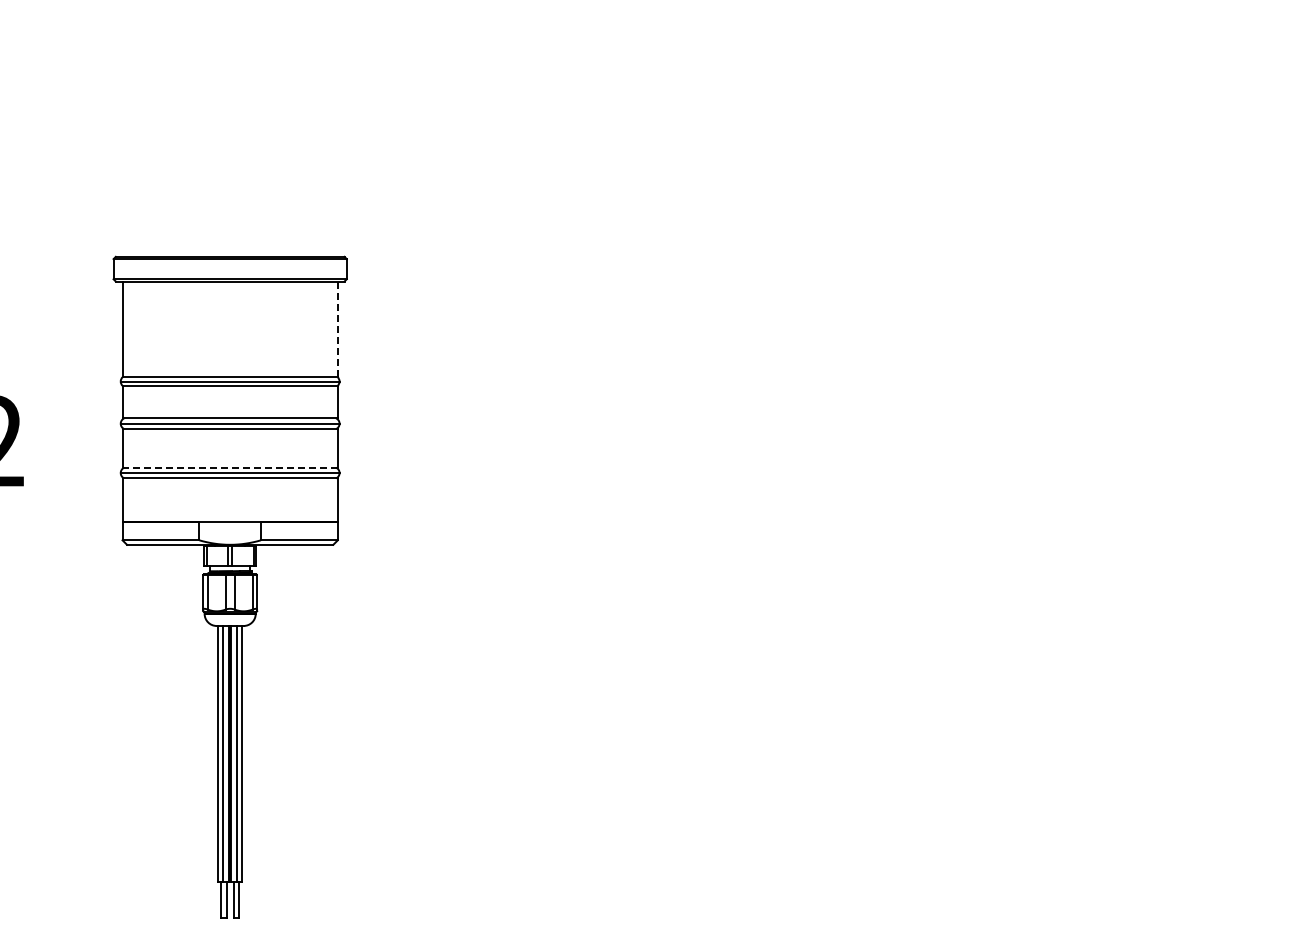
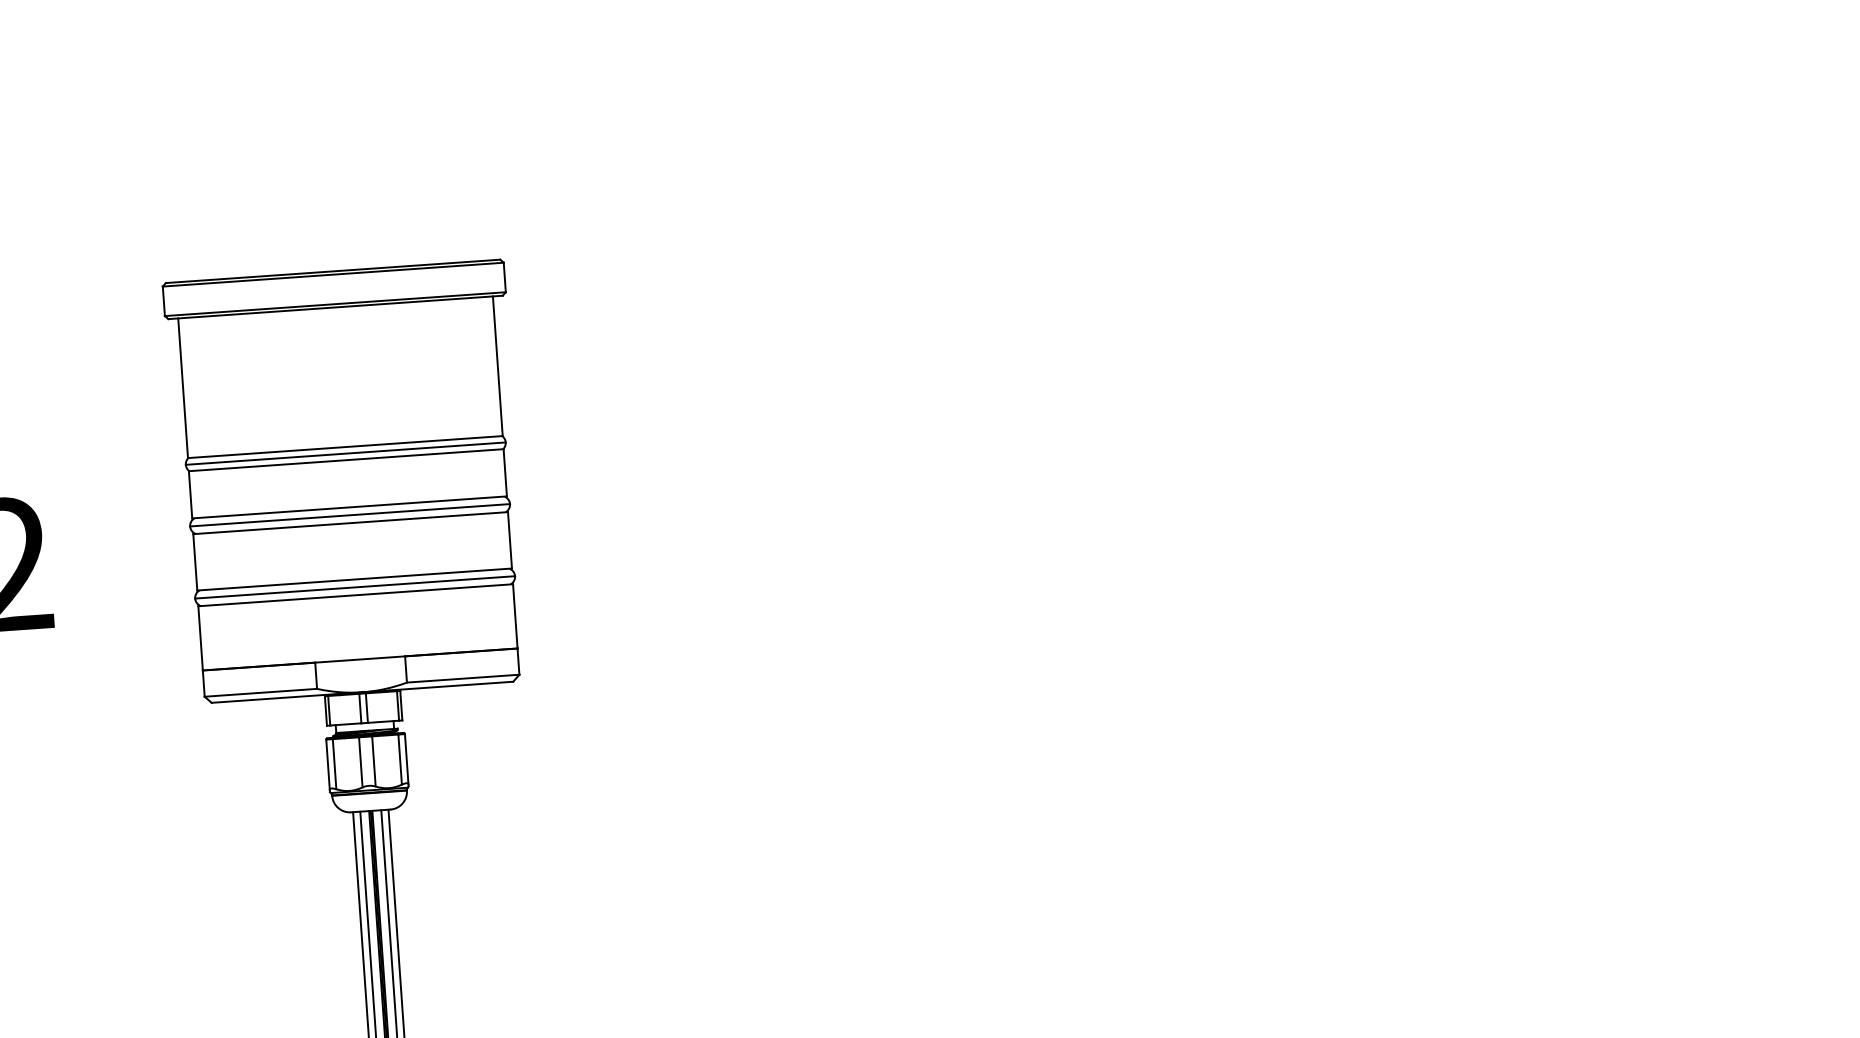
line: (337, 329) -> (497, 366), dashed -> solid
line: (230, 467) -> (355, 579), dashed -> solid

